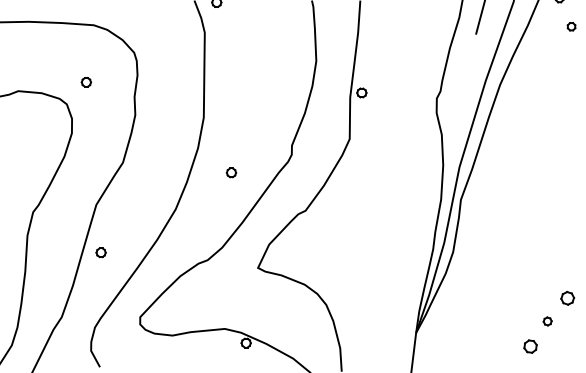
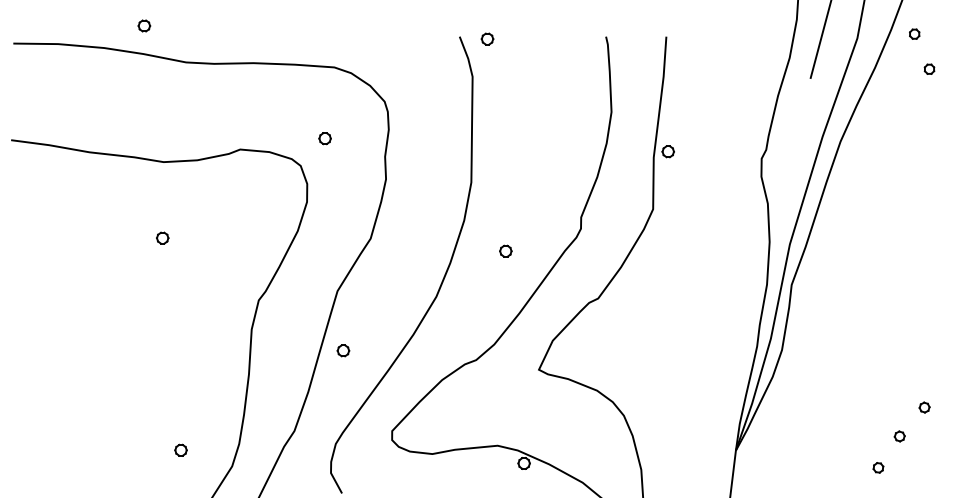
part: (567, 298) -> (924, 407), size x0.62
part: (530, 346) -> (878, 467), size x0.62

